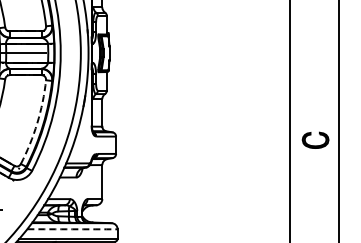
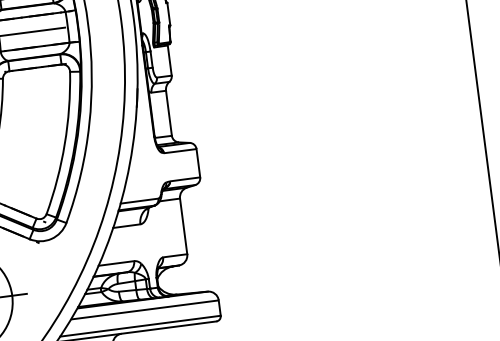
arc: (37, 123) -> (65, 144), dashed -> solid
arc: (72, 229) -> (144, 310), dashed -> solid

